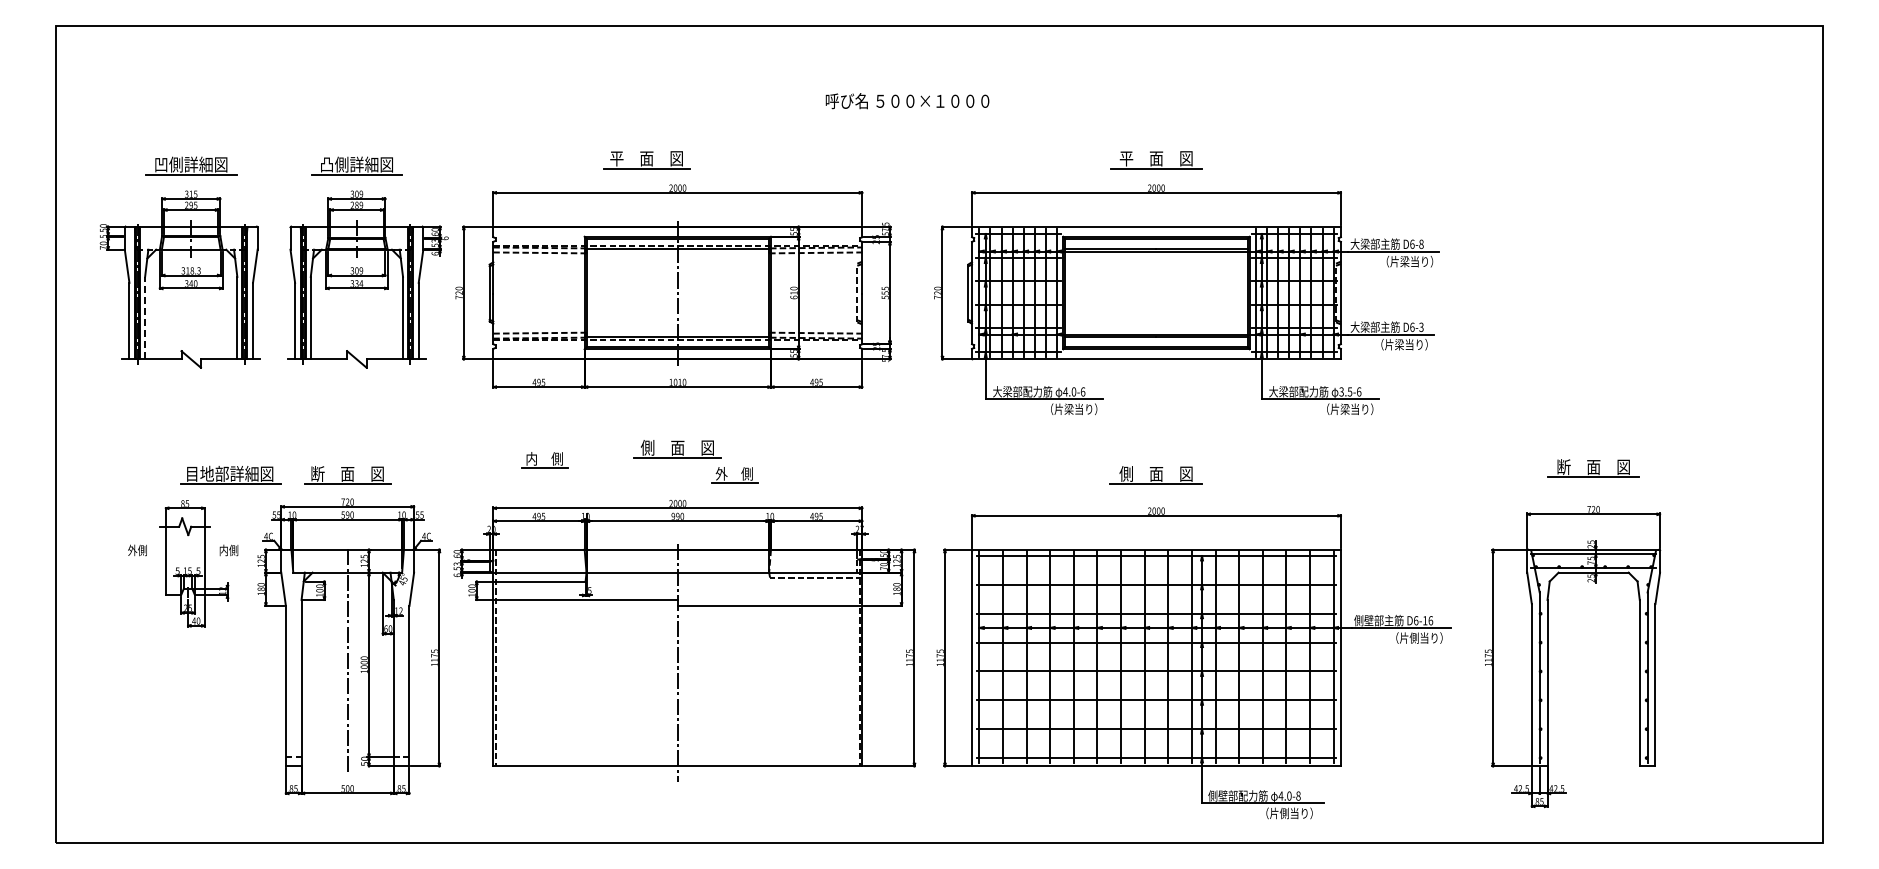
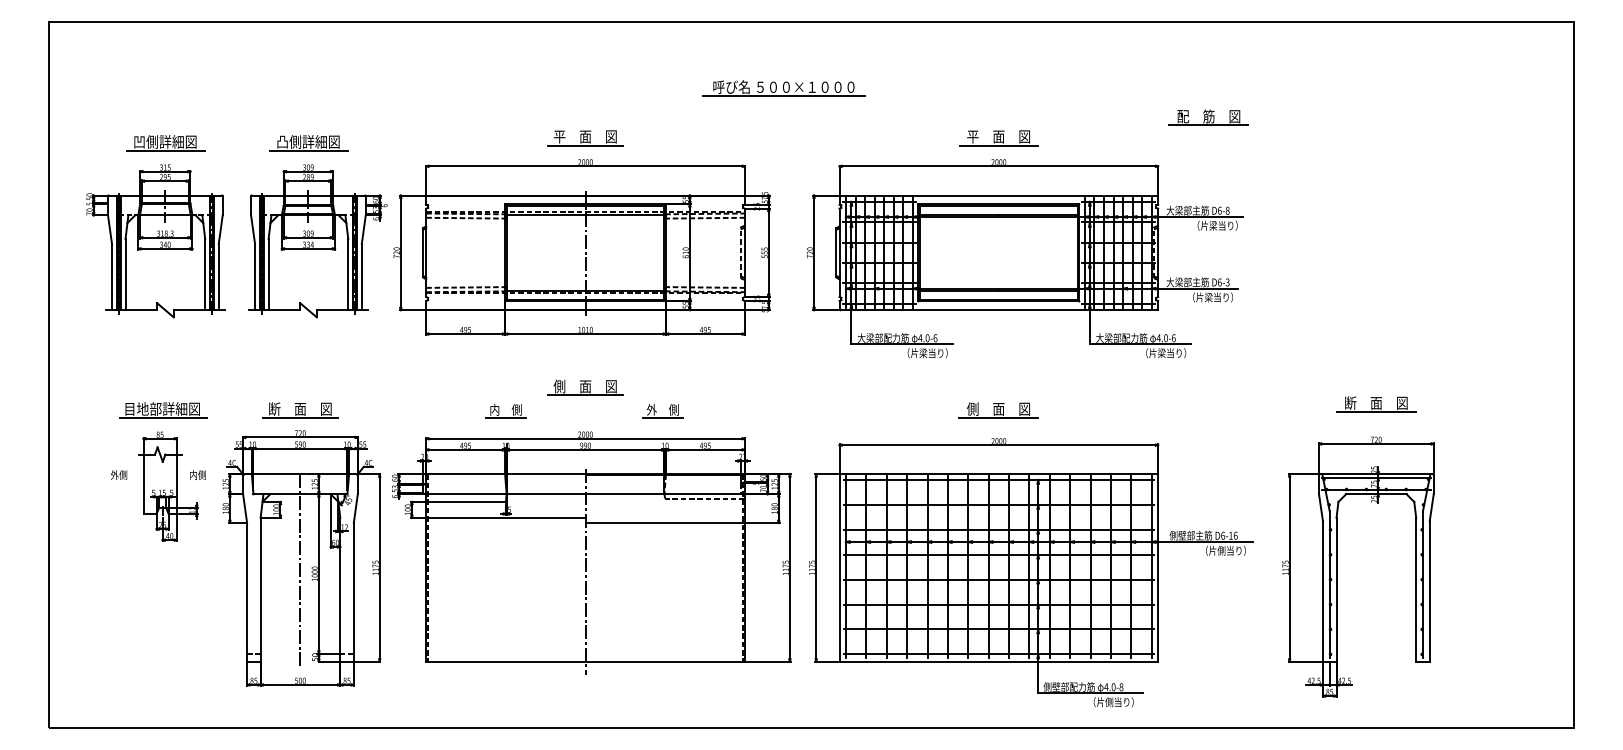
line: (907, 111) -> (783, 96), added
part: (1399, 136) -> (1208, 117), added
part: (646, 160) -> (585, 138), moved
line: (145, 317) -> (125, 273), dashed -> solid
text: (1345, 391) -> (1162, 337), 3.5-6 -> 4.0-6
part: (544, 467) -> (505, 417), moved
part: (230, 474) -> (163, 409), moved
part: (734, 482) -> (662, 417), moved

